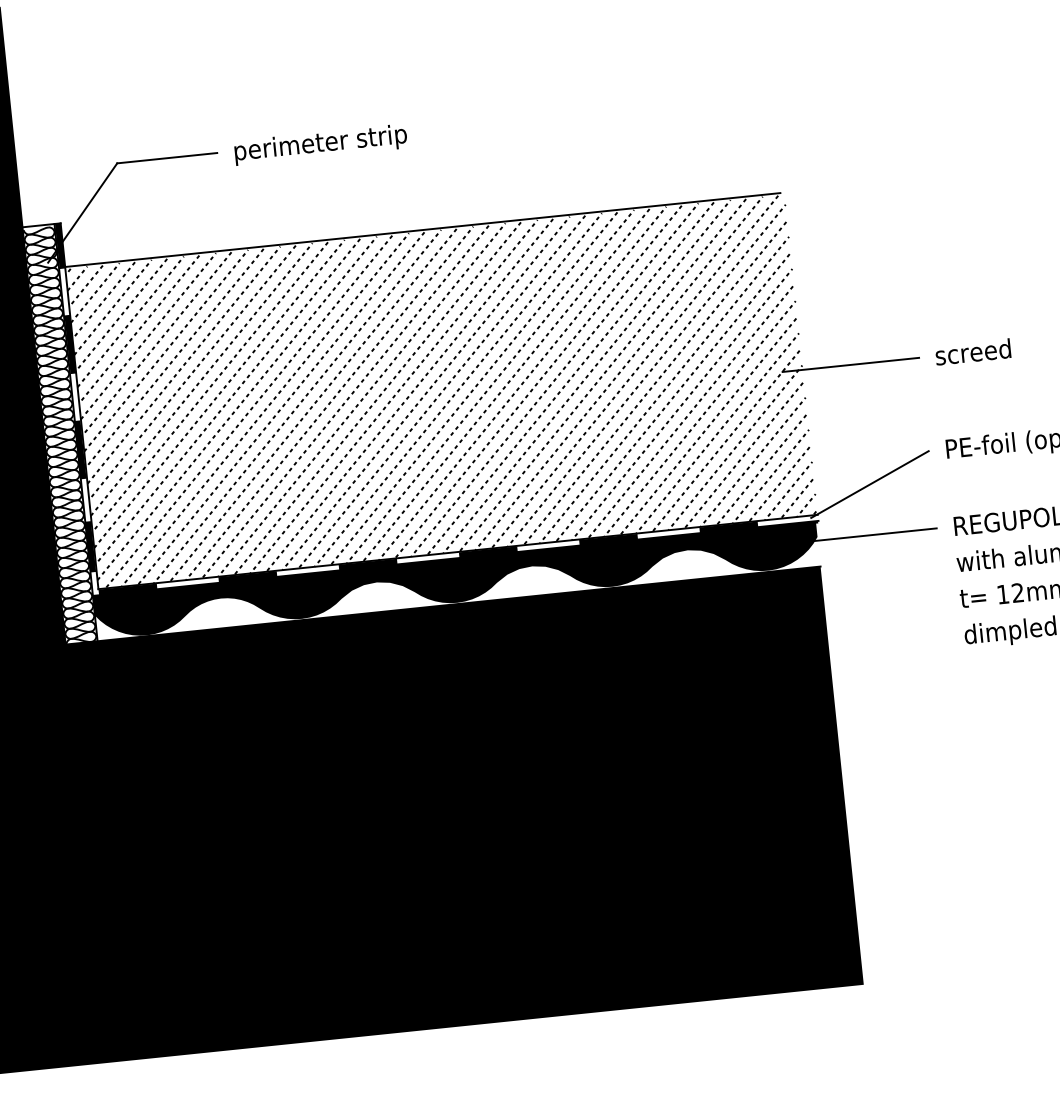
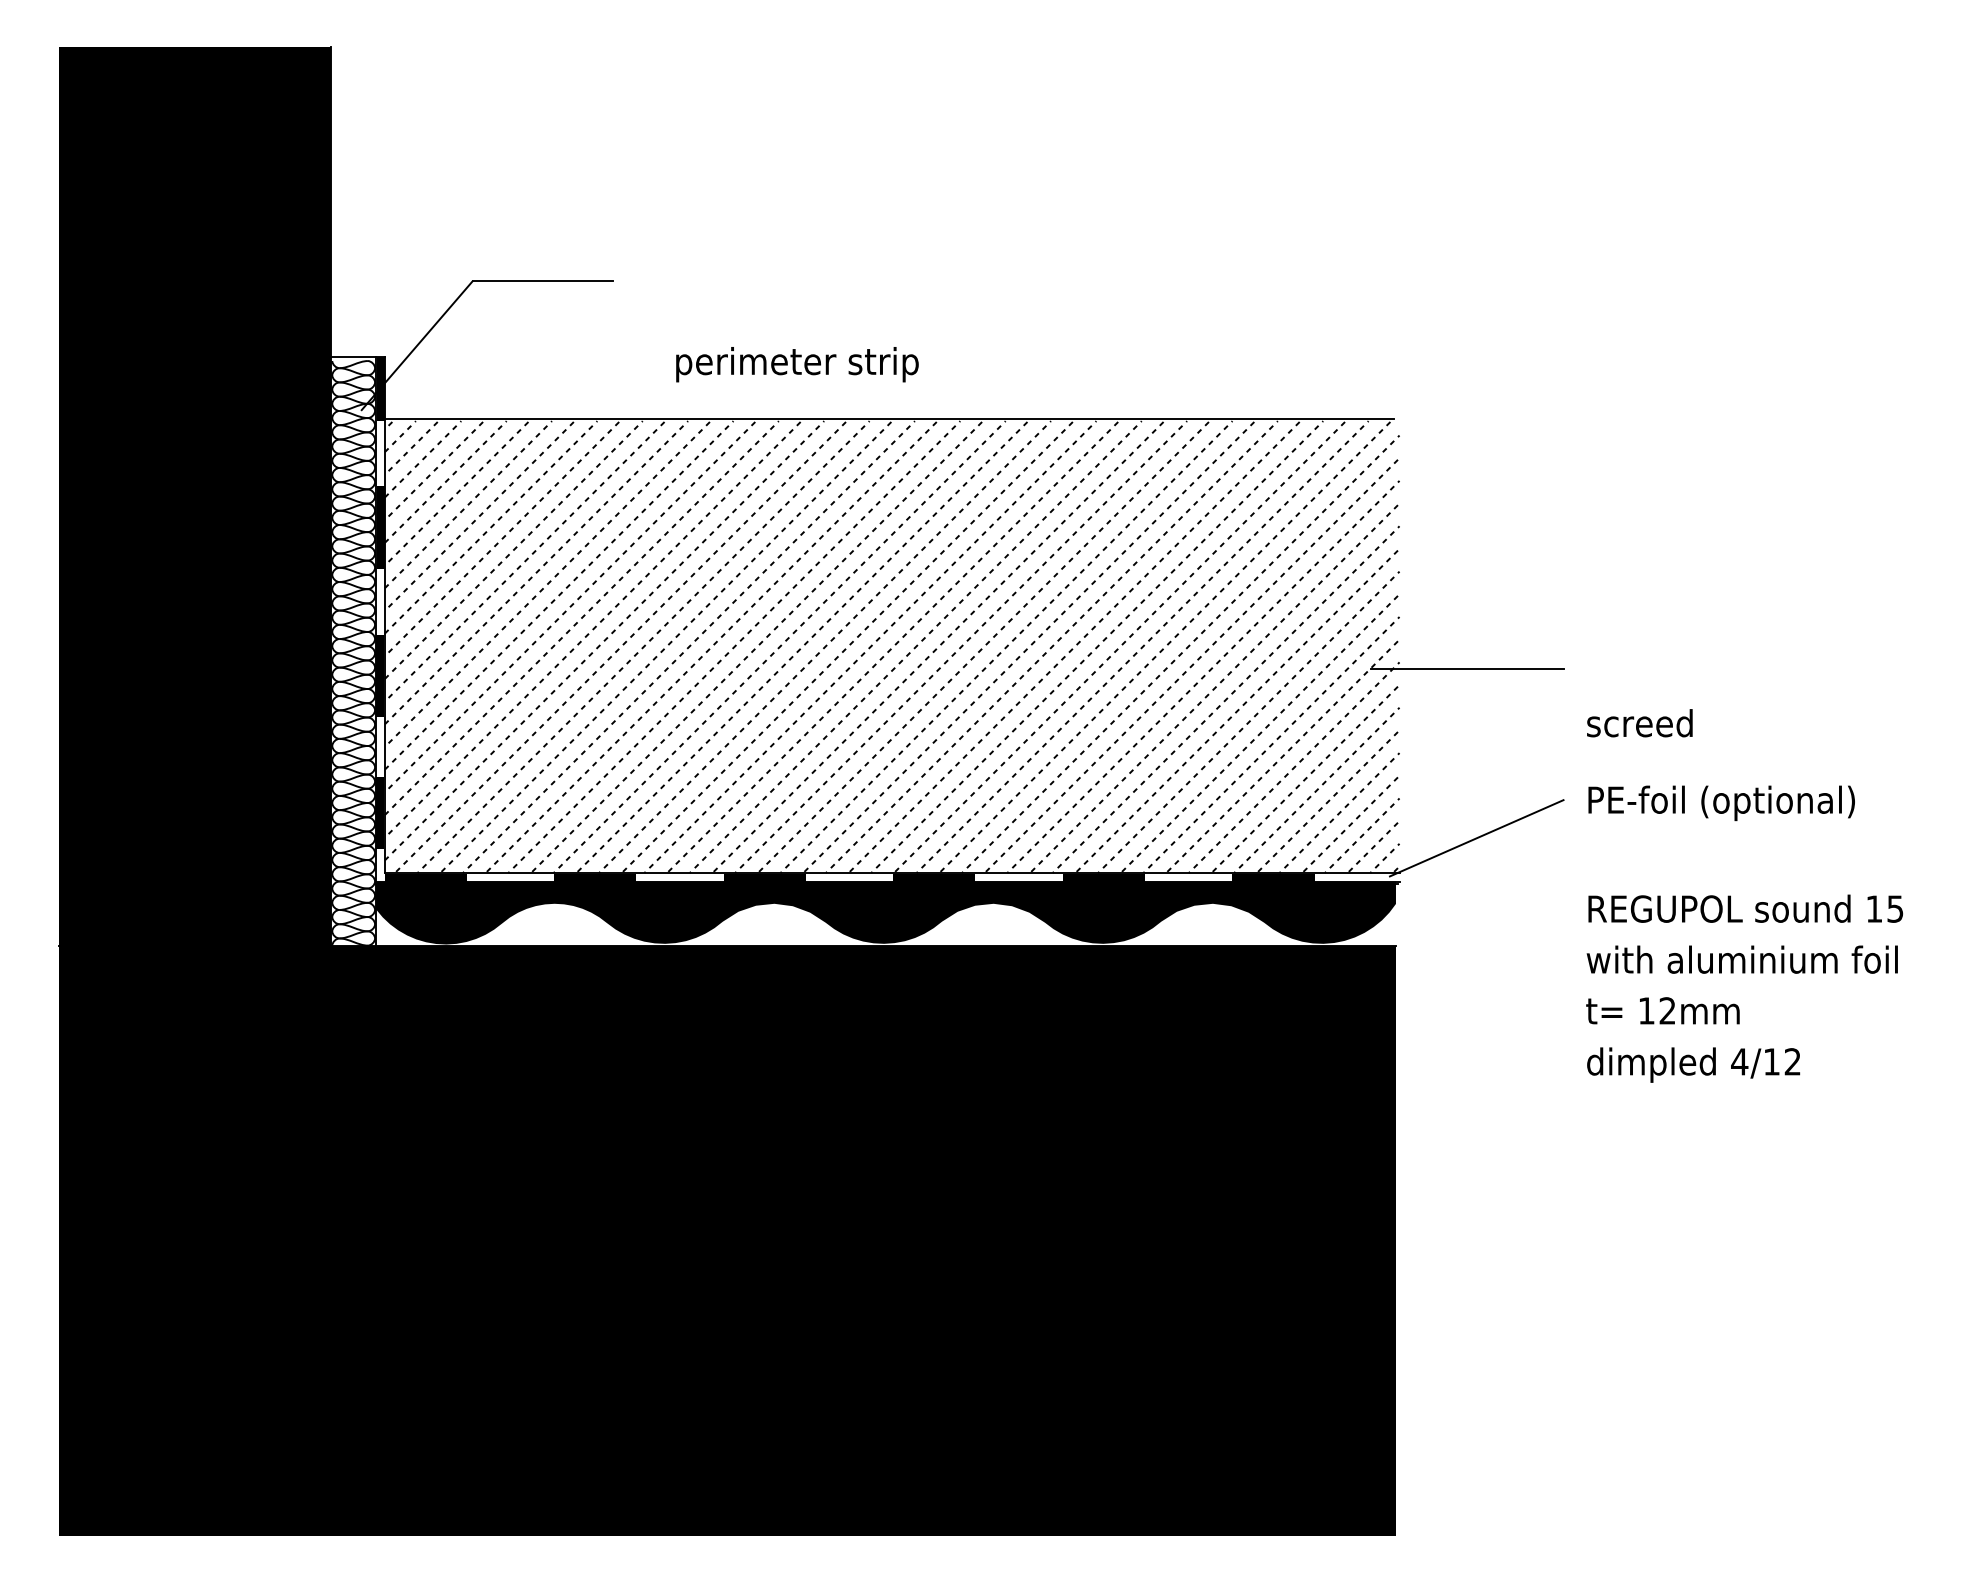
text: (320, 144) -> (797, 364), moved
text: (972, 352) -> (1639, 723), moved
line: (869, 535) -> (1468, 909), removed

